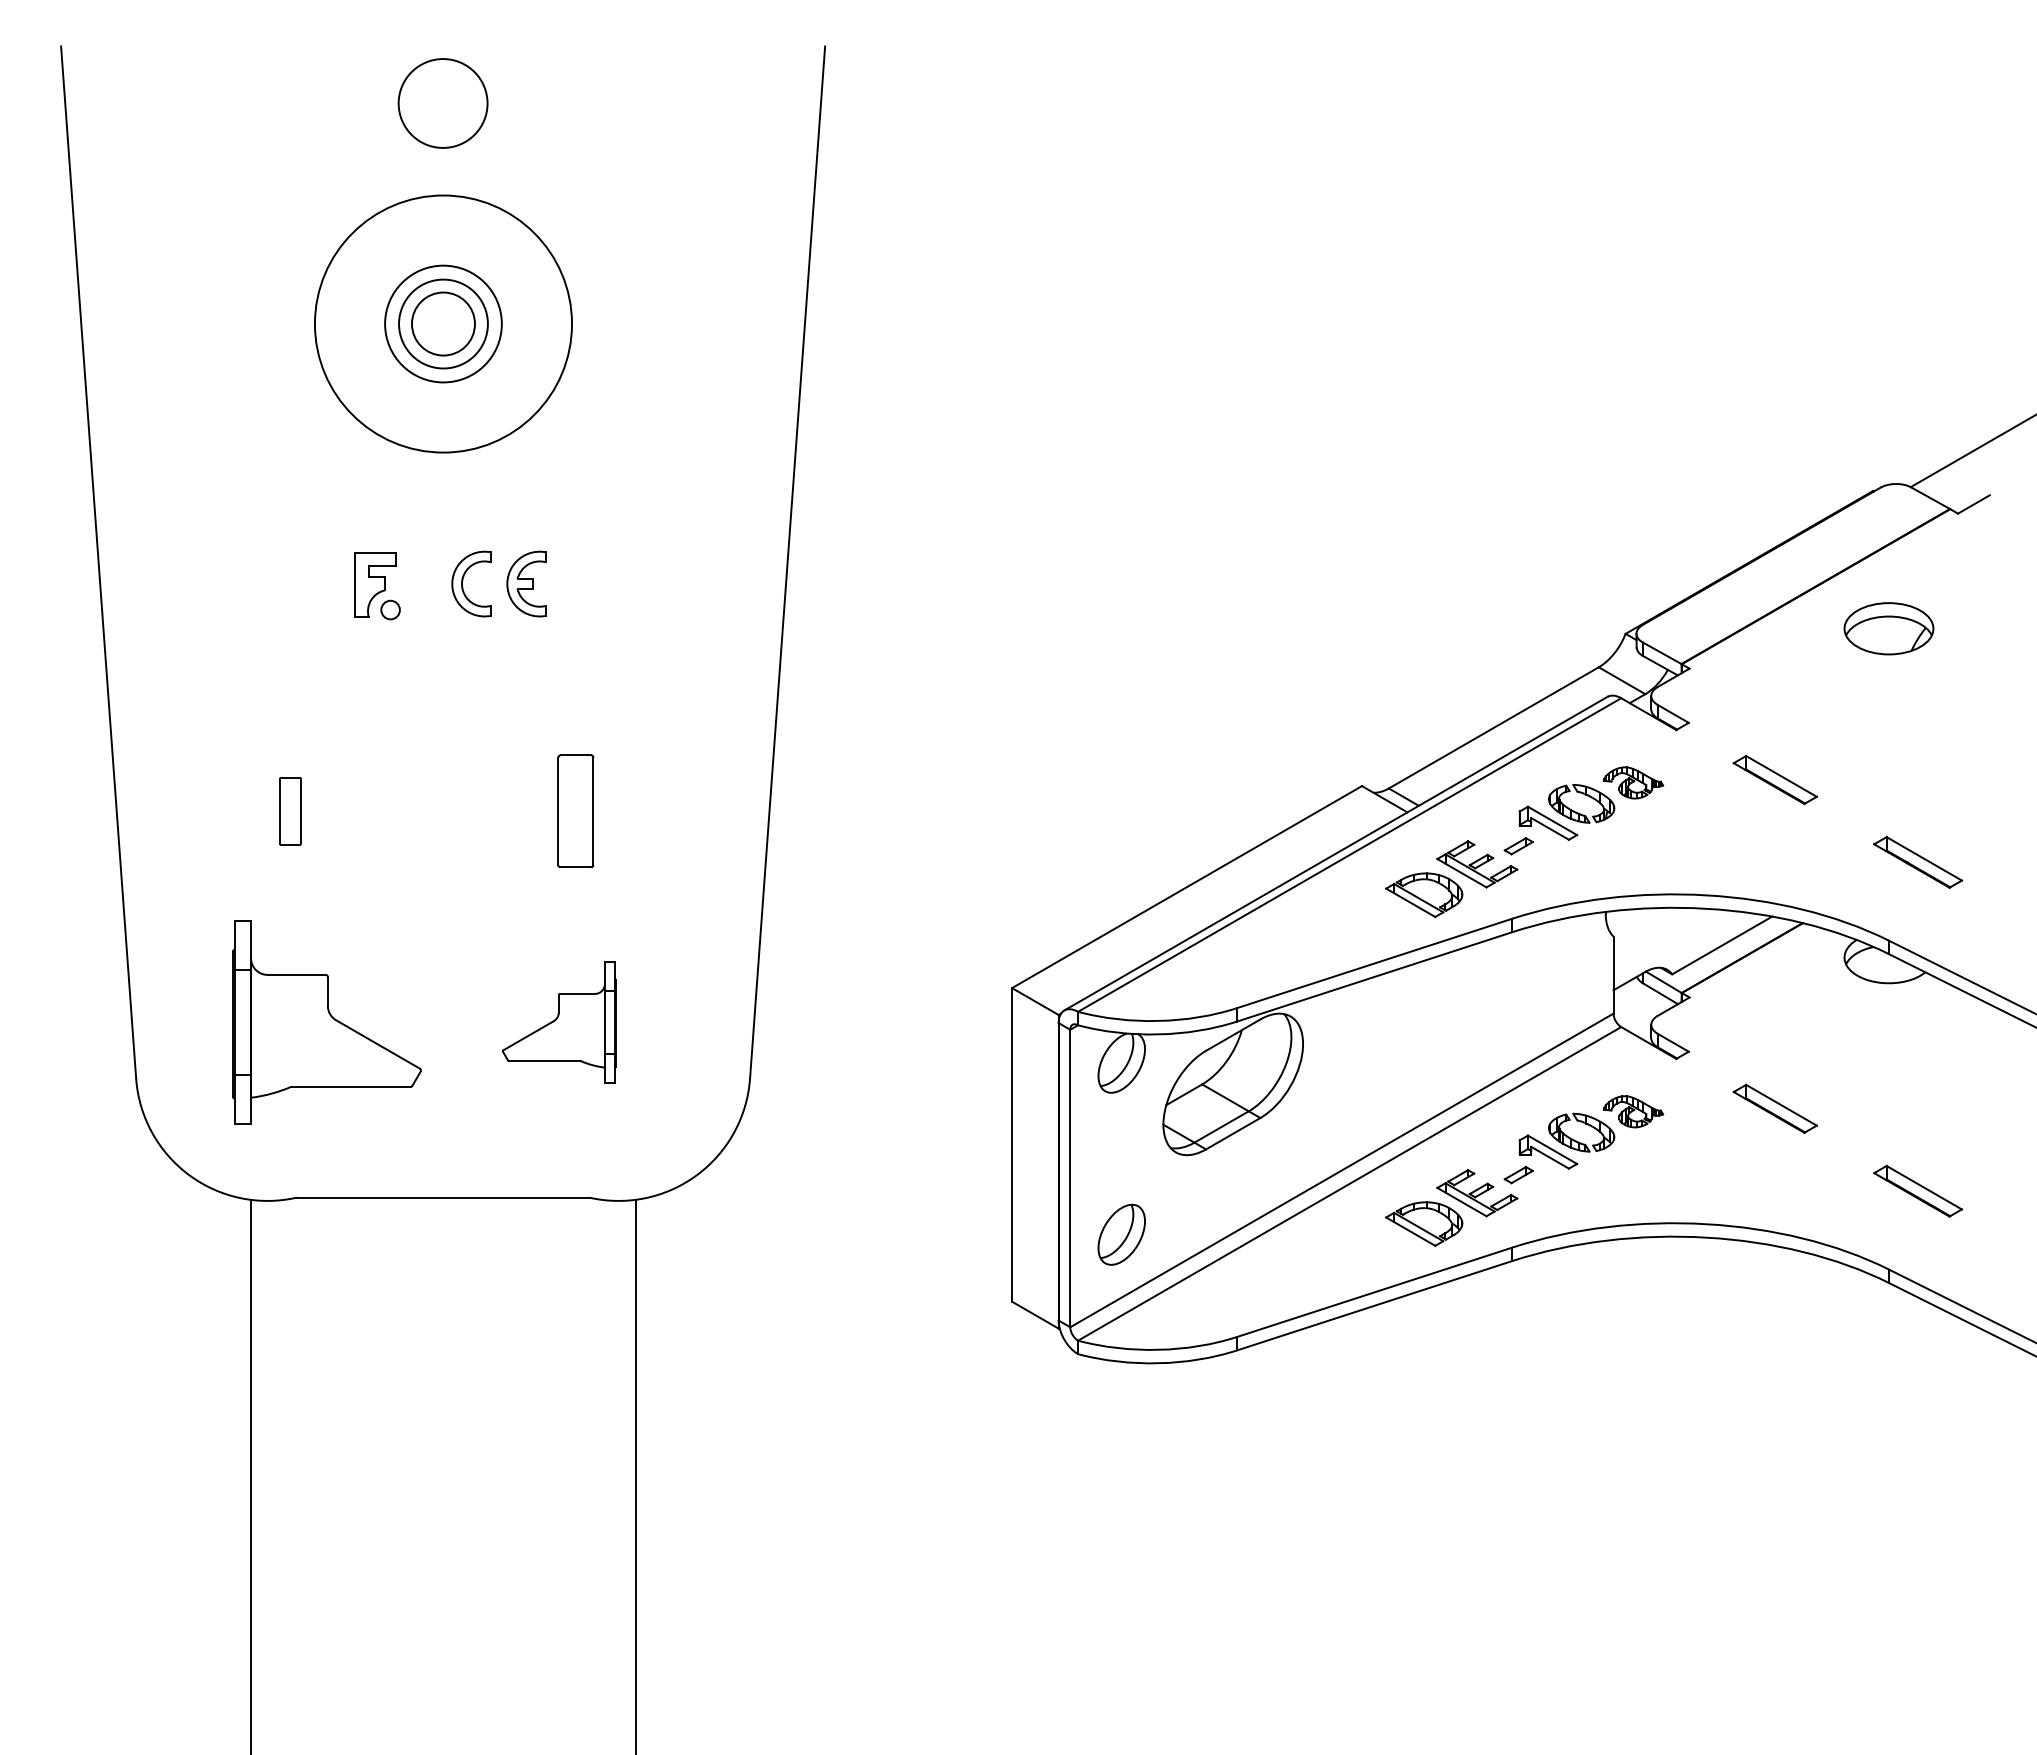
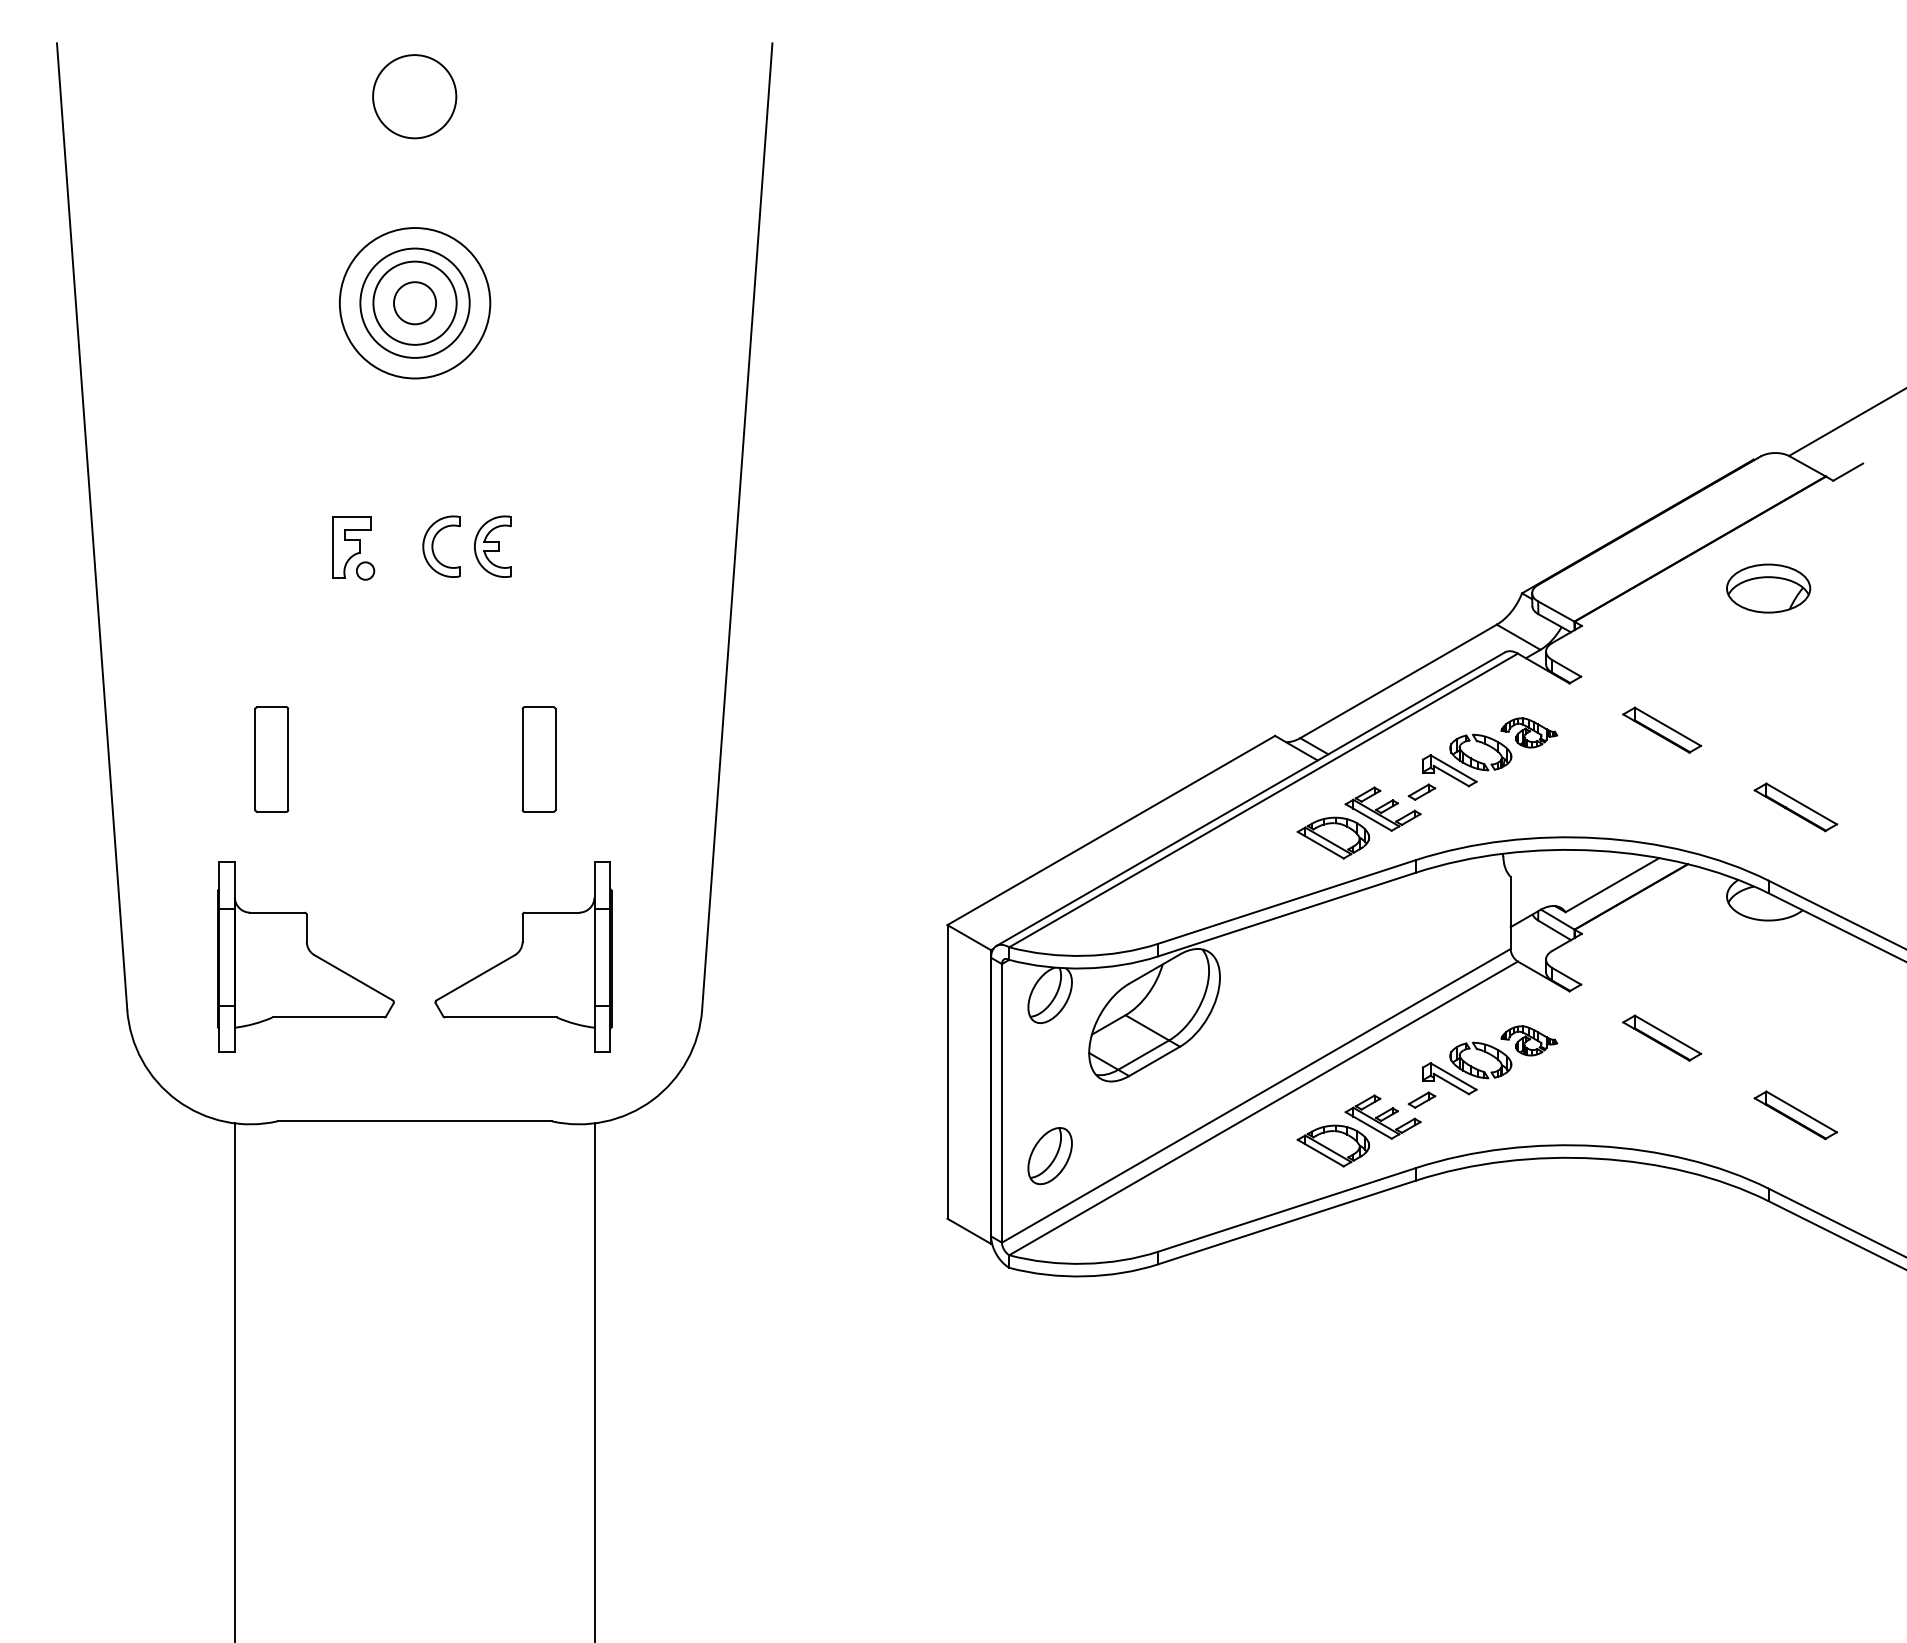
circle: (442, 323) -> (414, 302), size x0.71
circle: (443, 323) -> (415, 302), size x0.62
part: (290, 811) -> (271, 759), size x1.67
part: (559, 1022) -> (523, 957), size x1.67

